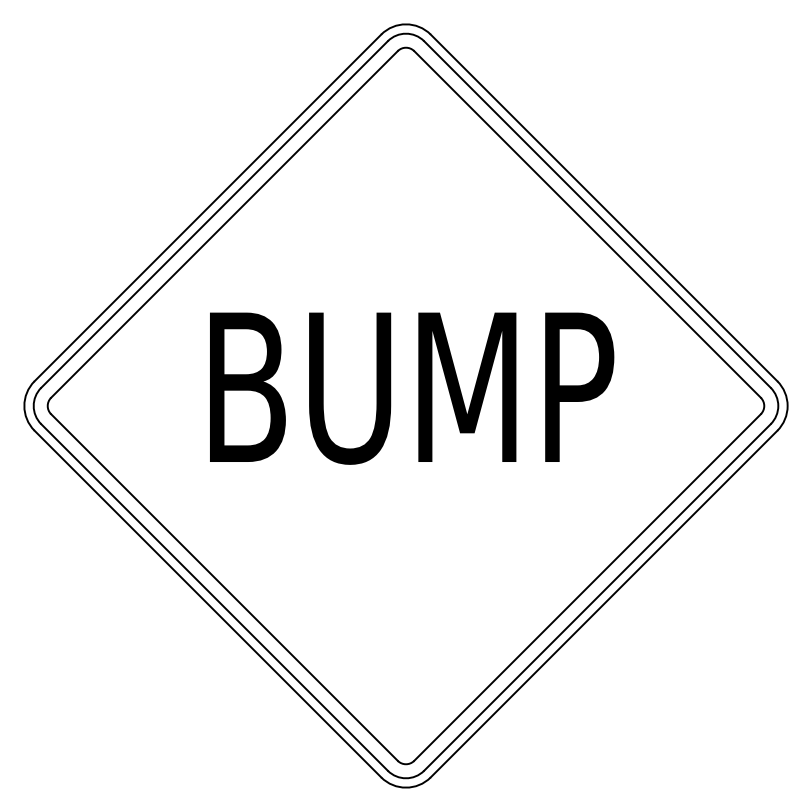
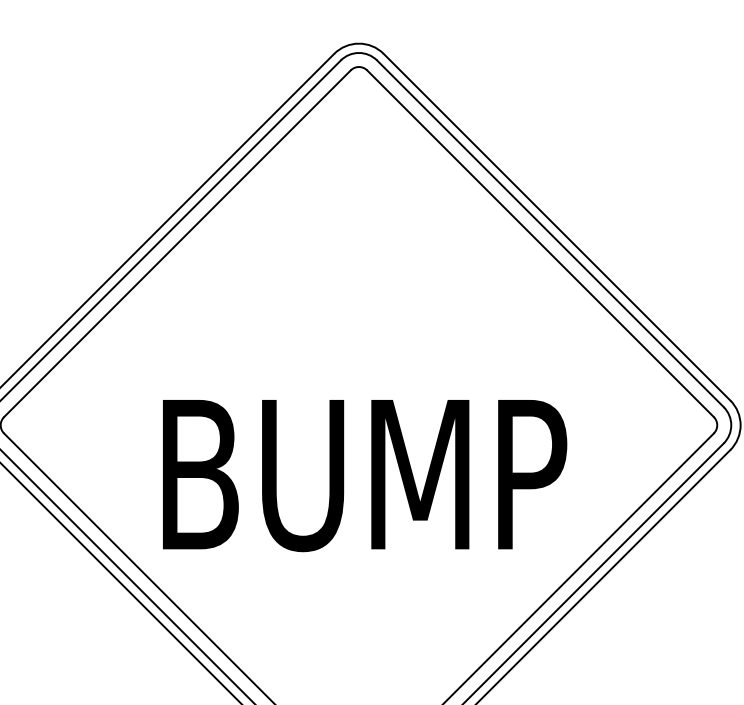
text: (412, 388) -> (365, 475), moved

